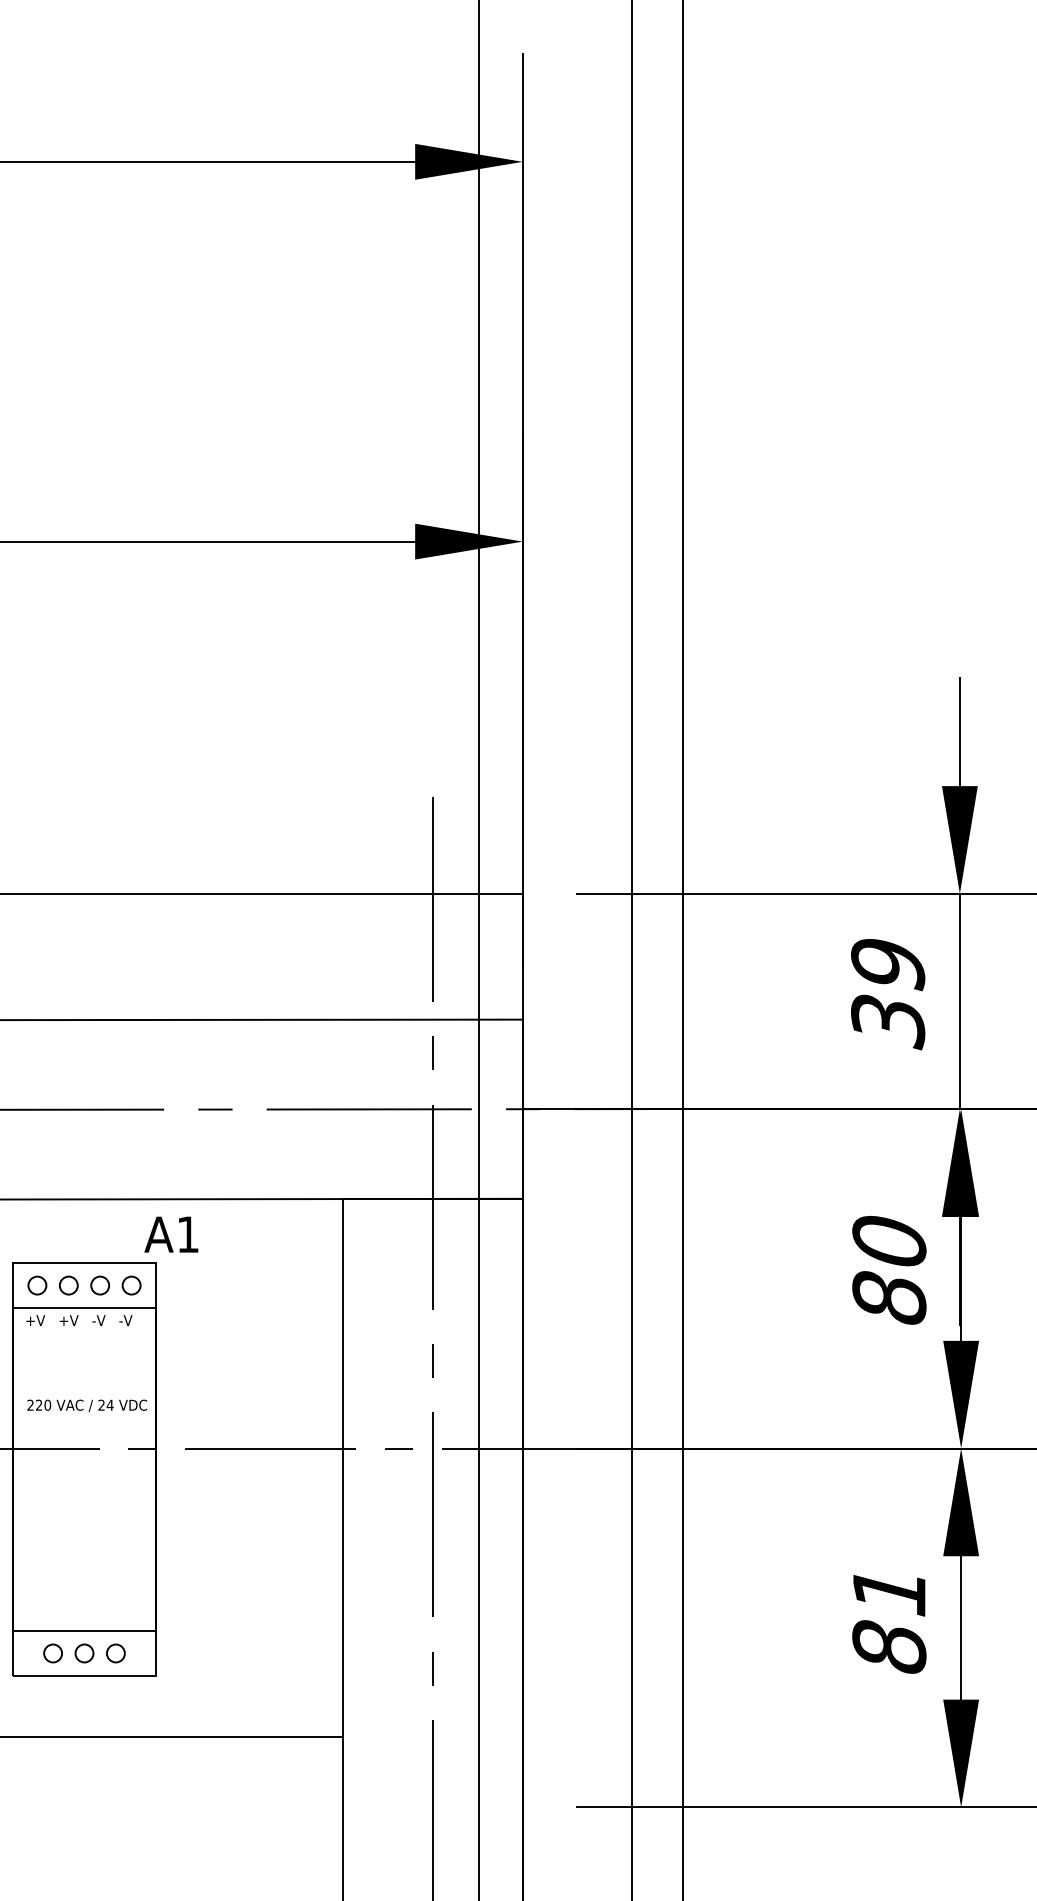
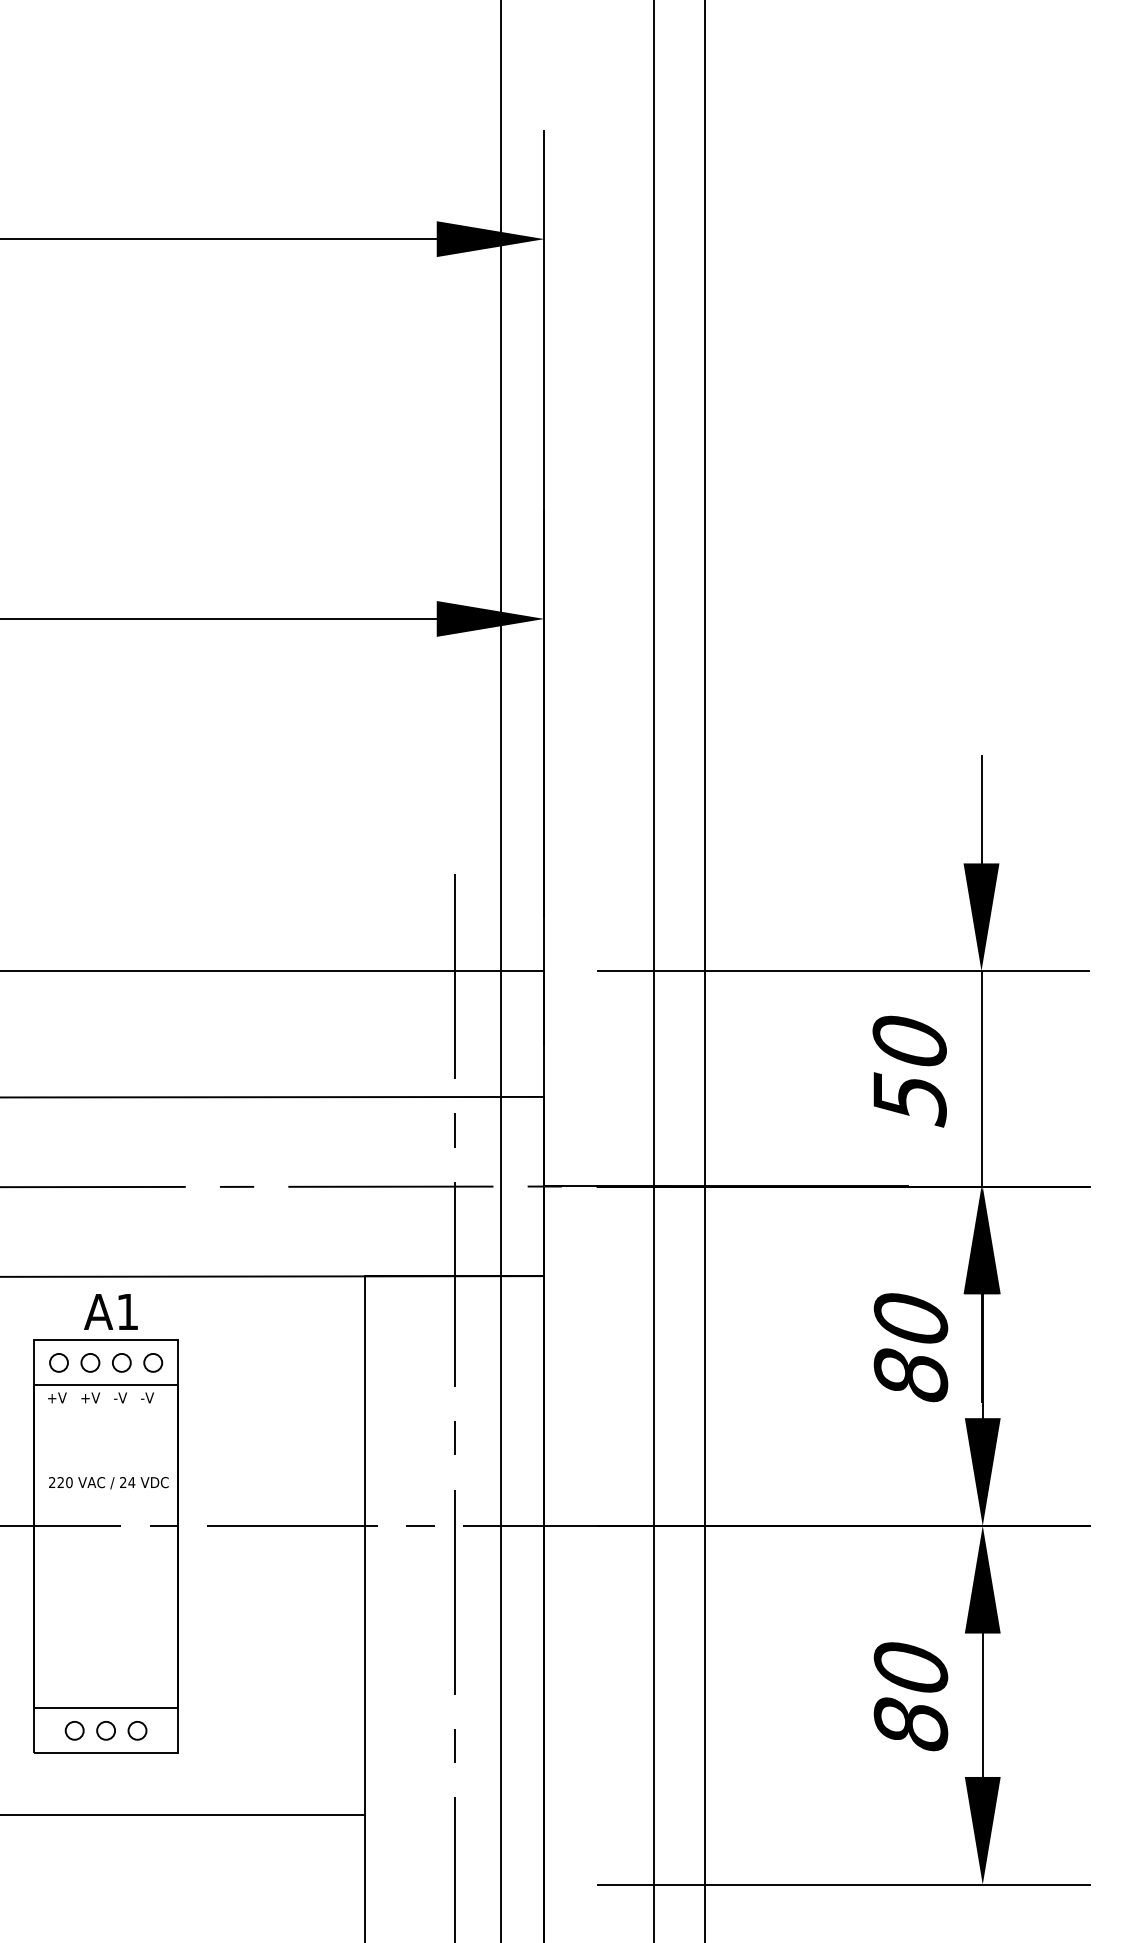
text: (887, 994) -> (909, 1071), 39 -> 50
text: (170, 1234) -> (110, 1311), moved
text: (888, 1591) -> (910, 1668), 81 -> 80

